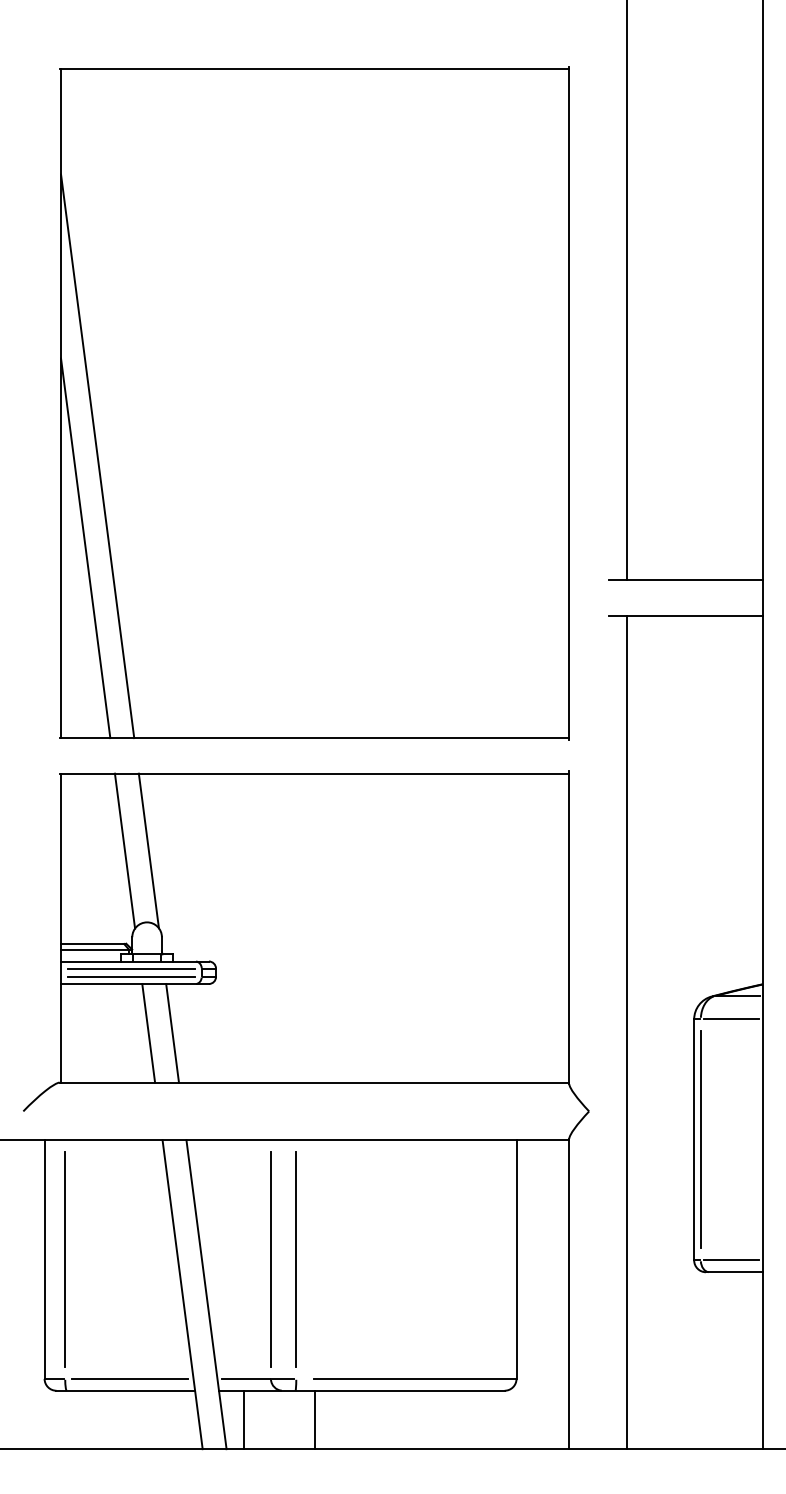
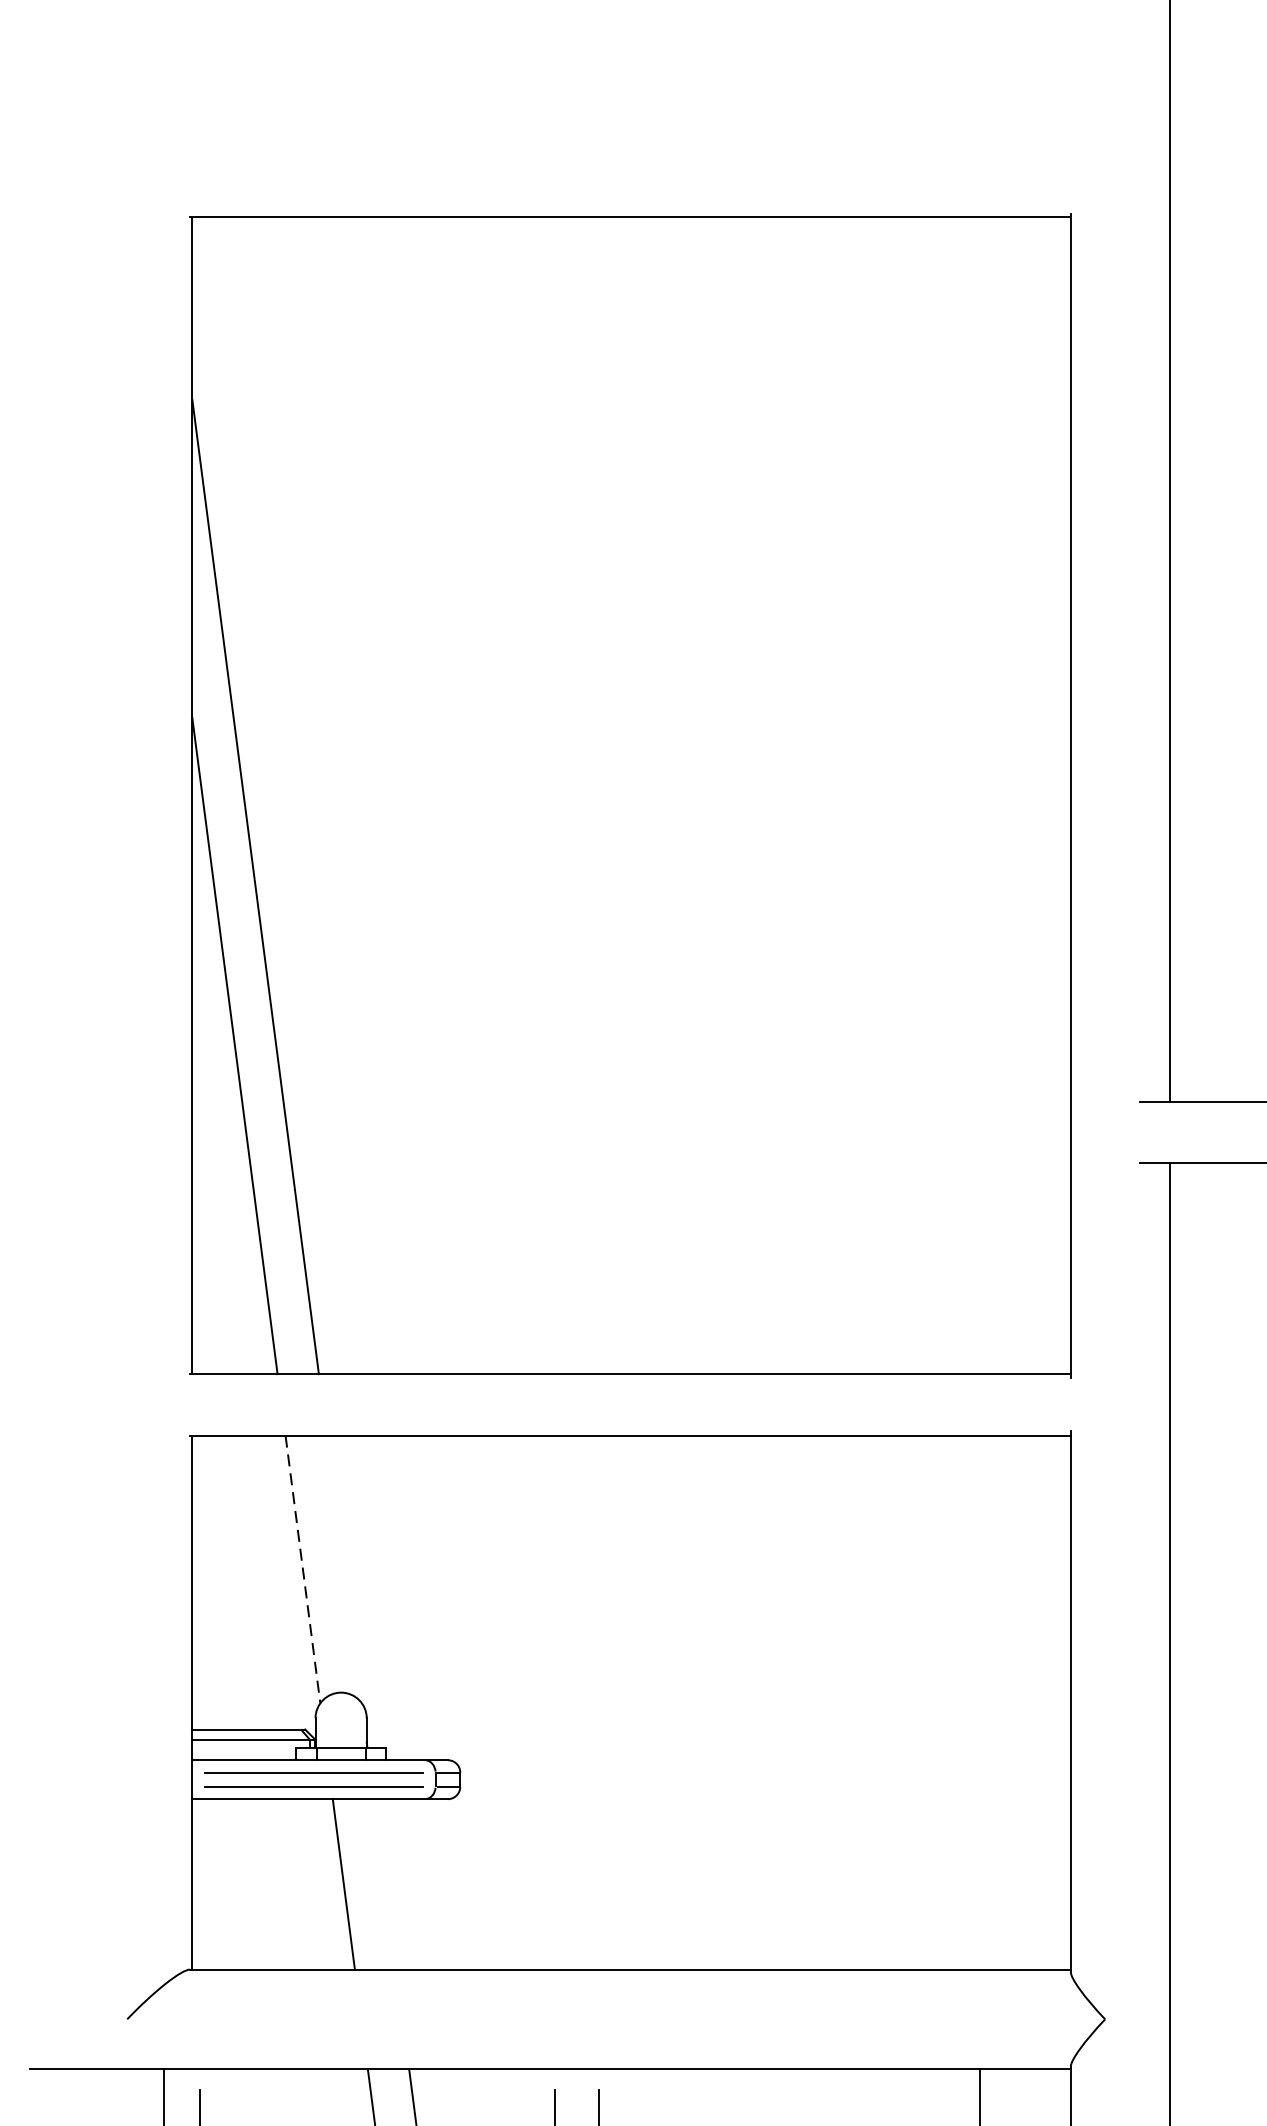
line: (148, 850) -> (343, 1568), removed
line: (125, 851) -> (303, 1570), solid -> dashed
line: (172, 1033) -> (385, 1884), removed

